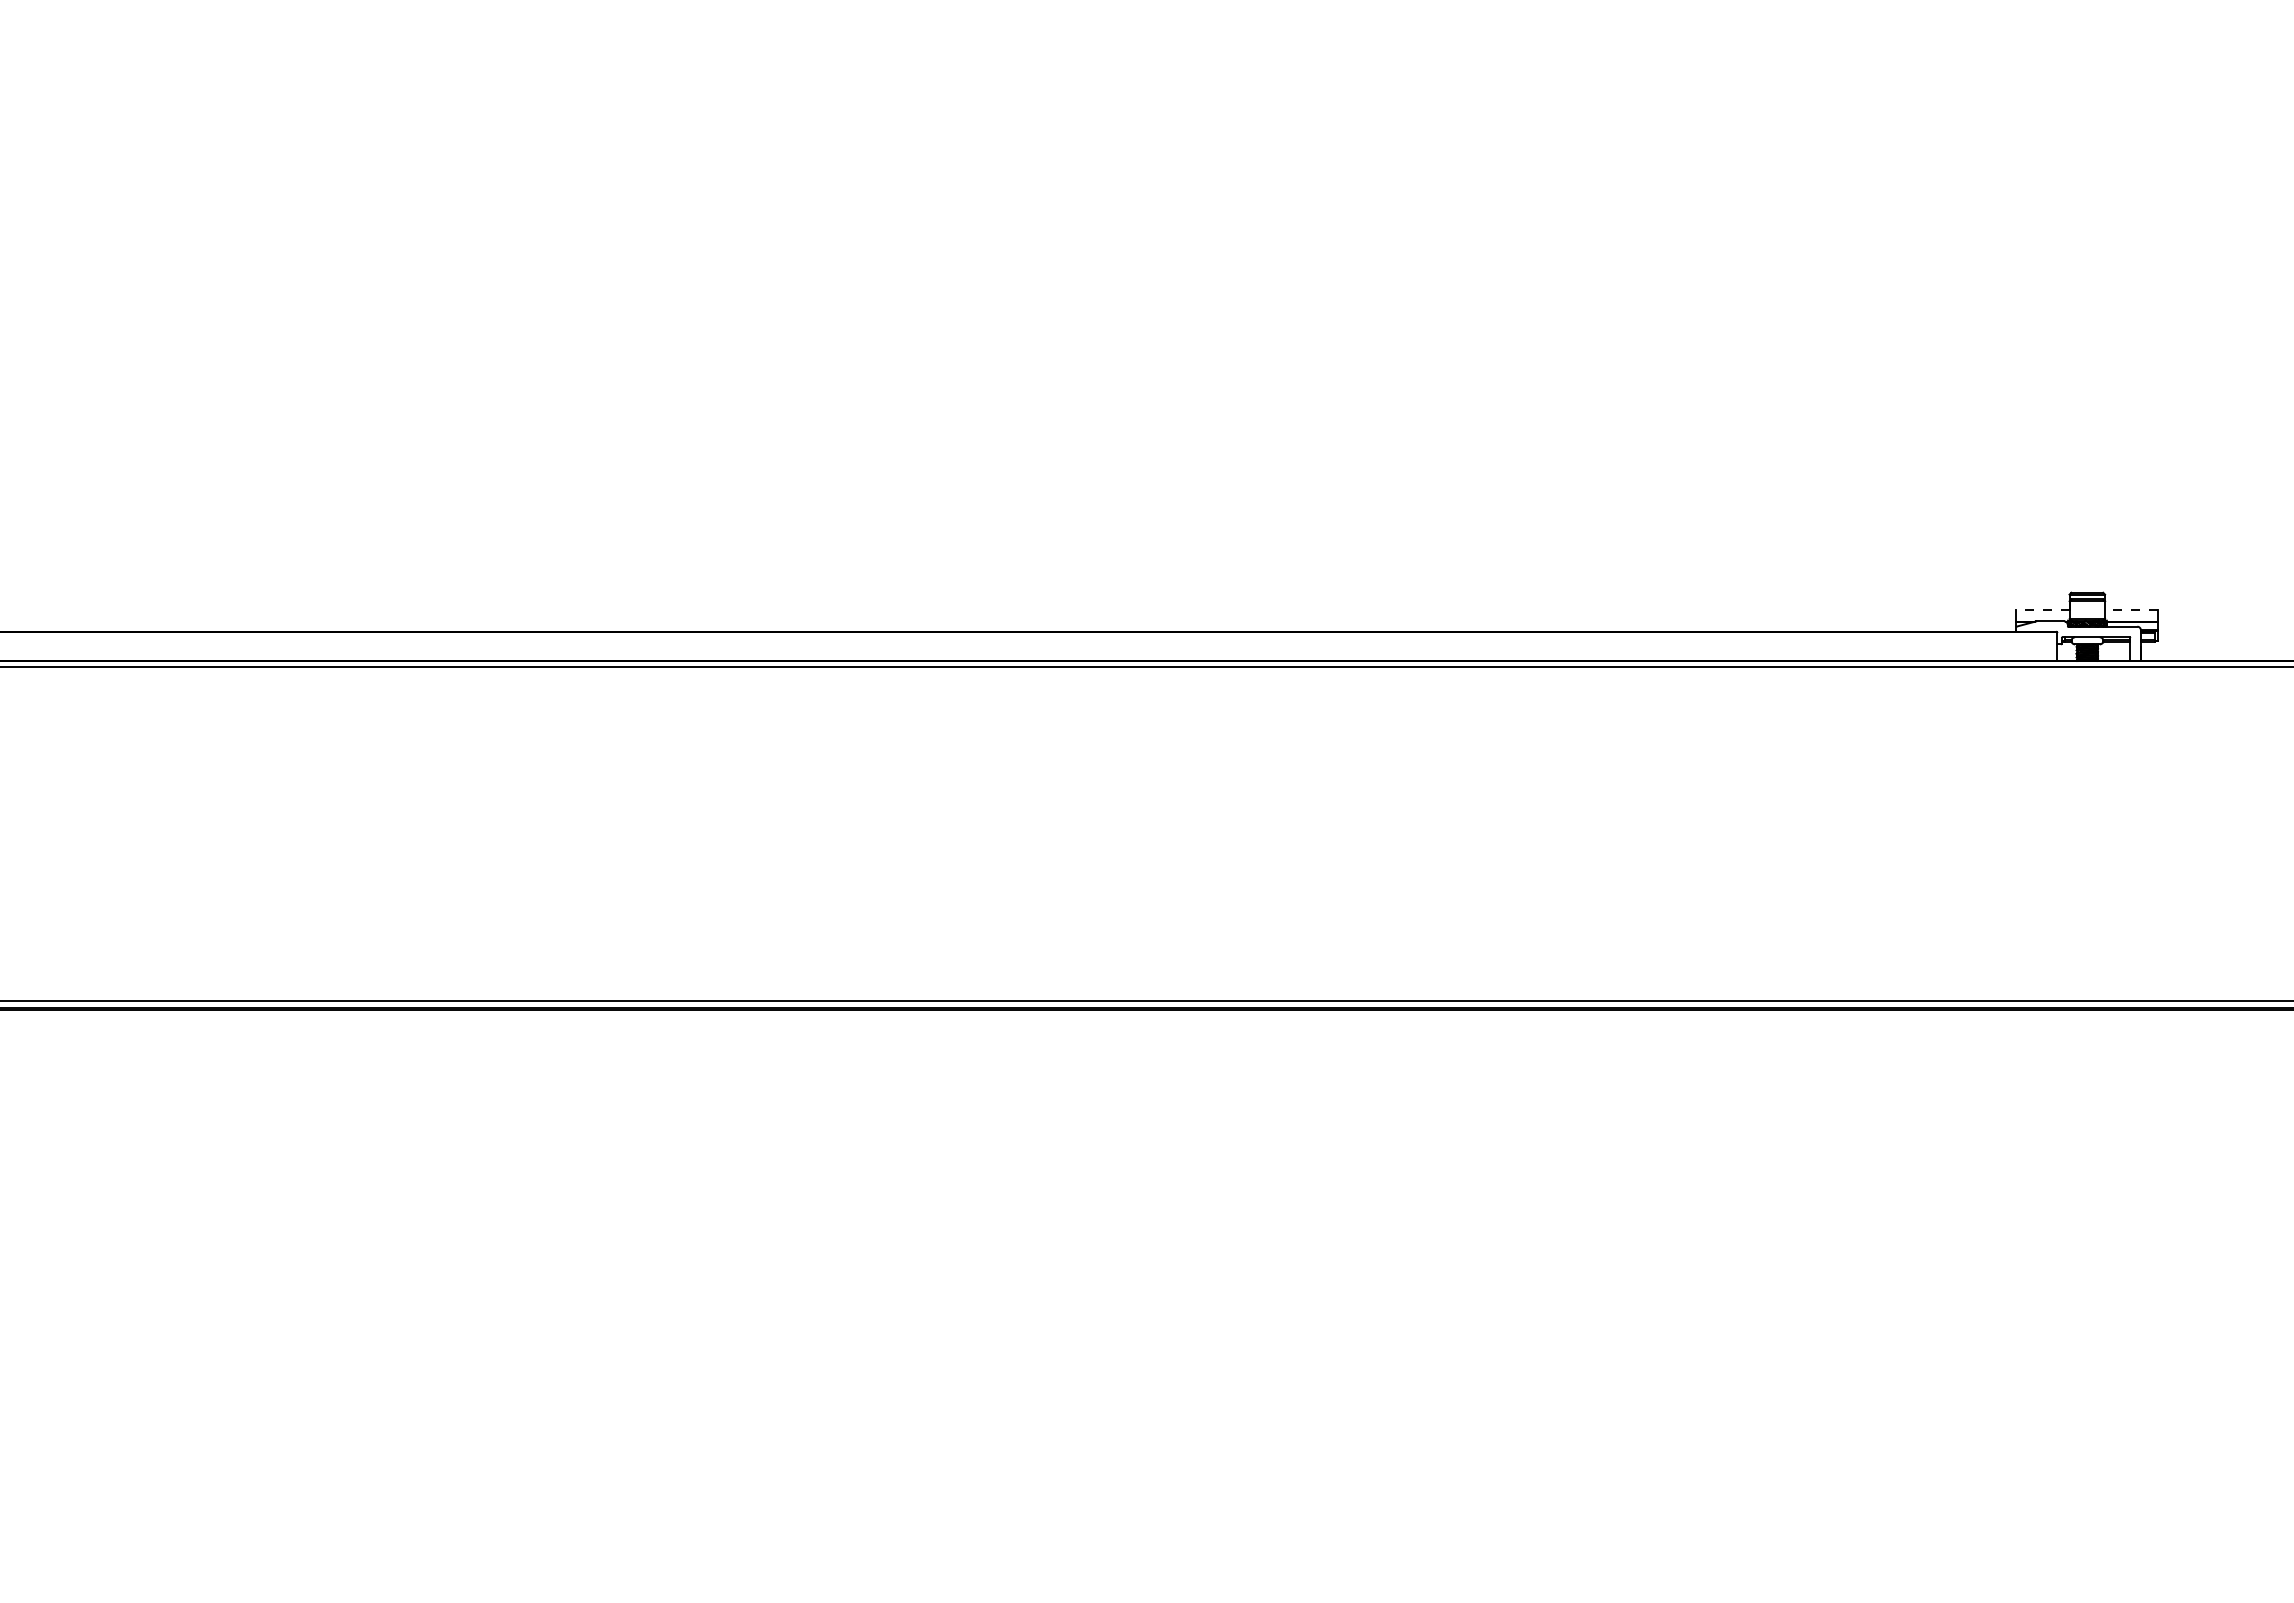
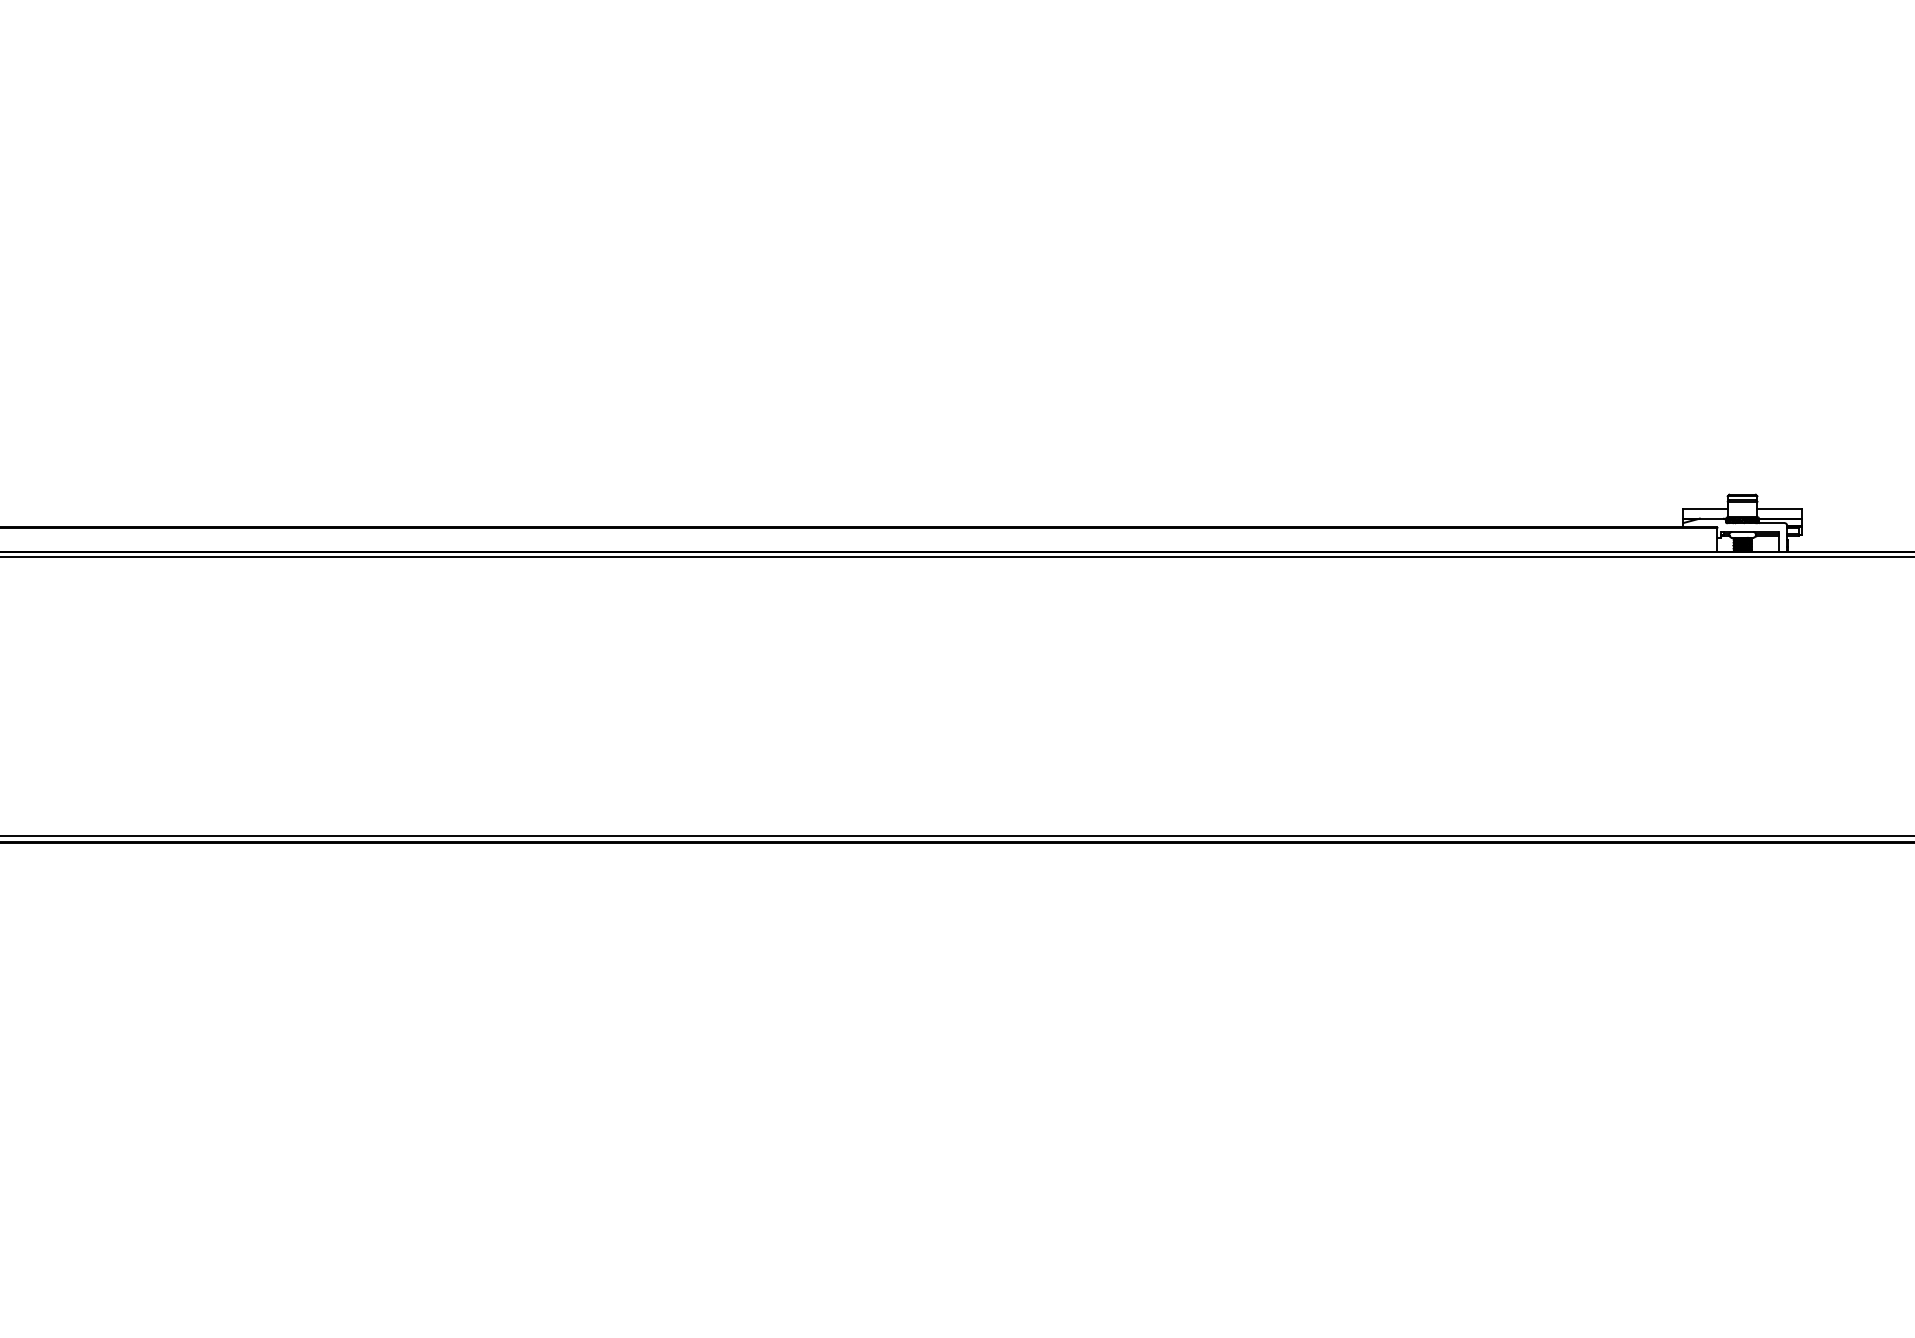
line: (2043, 609) -> (1705, 508), dashed -> solid
line: (2131, 609) -> (1779, 508), dashed -> solid

